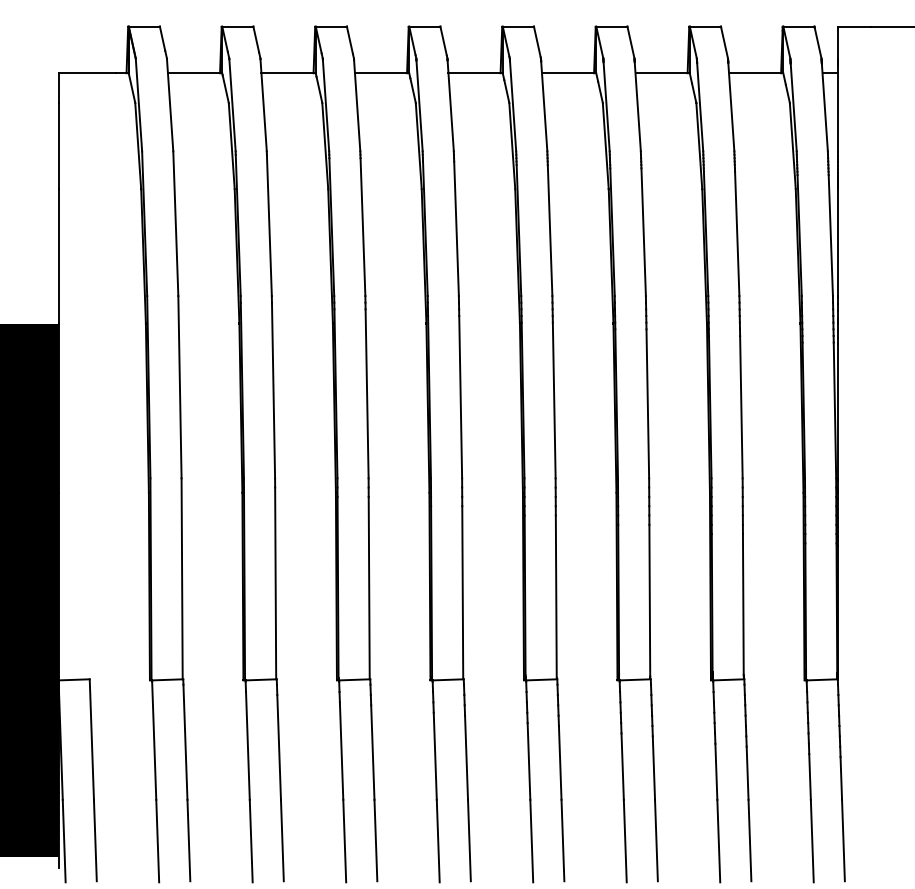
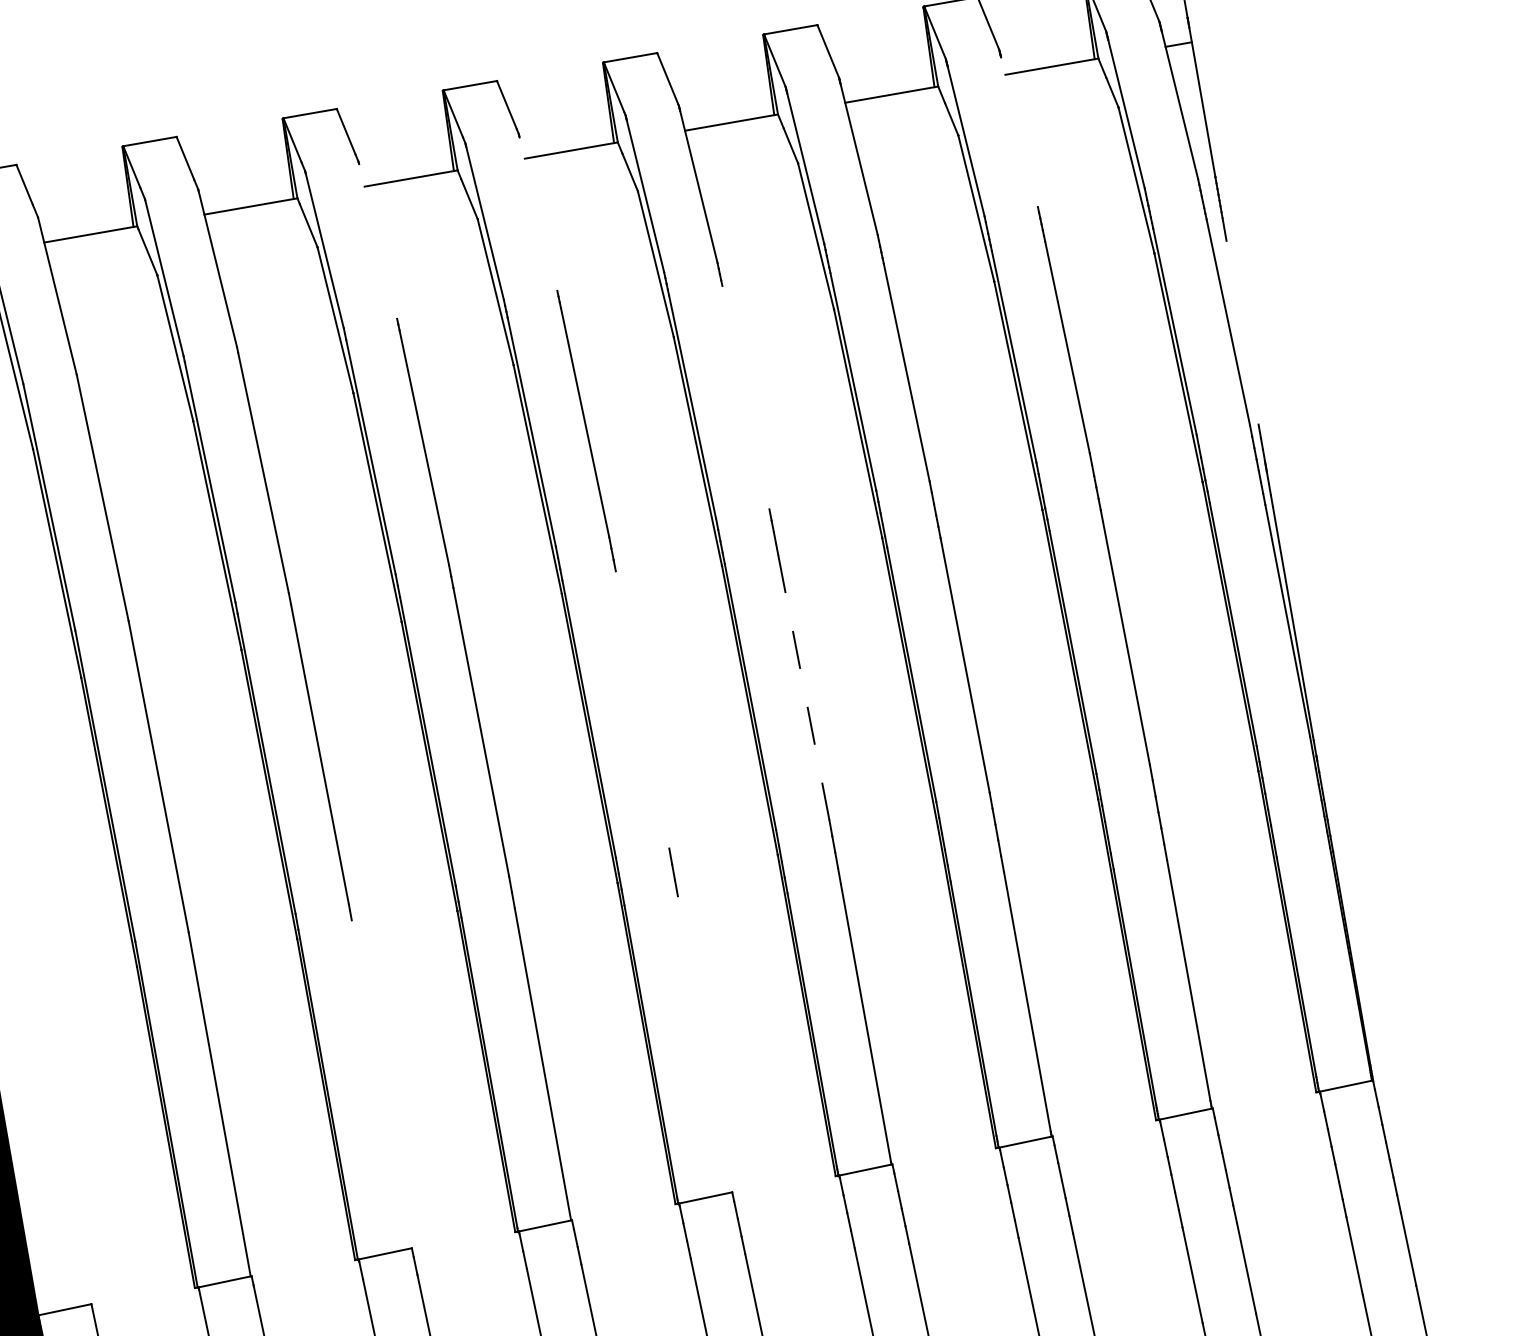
line: (357, 105) -> (378, 241), removed
line: (450, 105) -> (537, 213), removed
line: (731, 107) -> (1019, 132), removed
line: (549, 230) -> (744, 397), removed
line: (837, 235) -> (1239, 320), removed
line: (460, 397) -> (642, 710), removed
line: (554, 400) -> (804, 687), solid -> dashed
line: (275, 583) -> (381, 1084), removed
line: (462, 592) -> (704, 1043), removed

